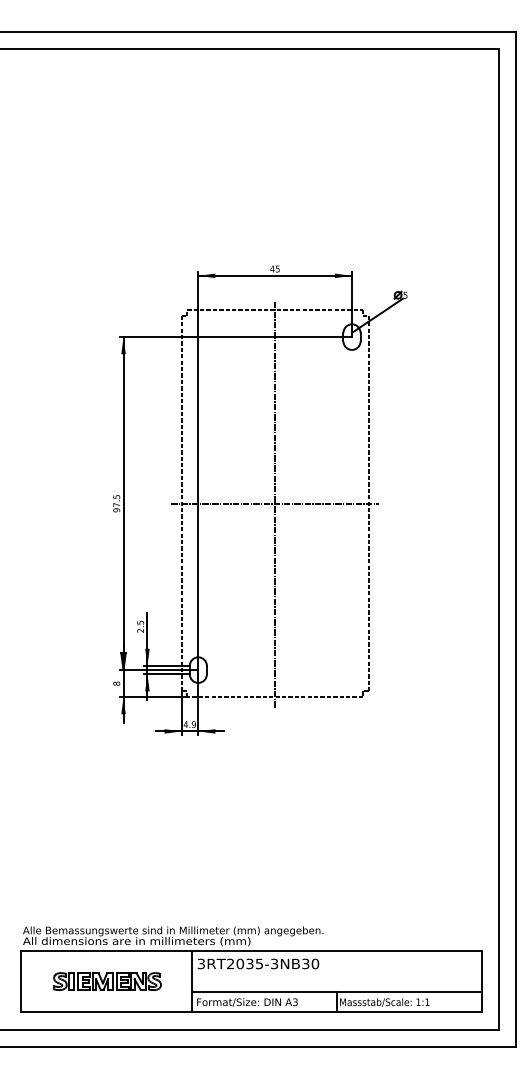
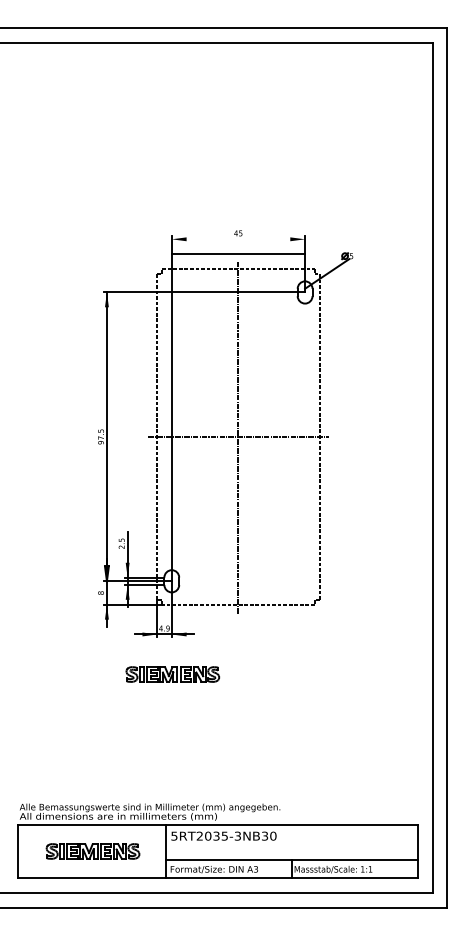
line: (275, 275) -> (238, 253), moved
part: (199, 777) -> (172, 674), added
text: (201, 963) -> (174, 835), 3RT2035-3NB30 -> 5RT2035-3NB30

